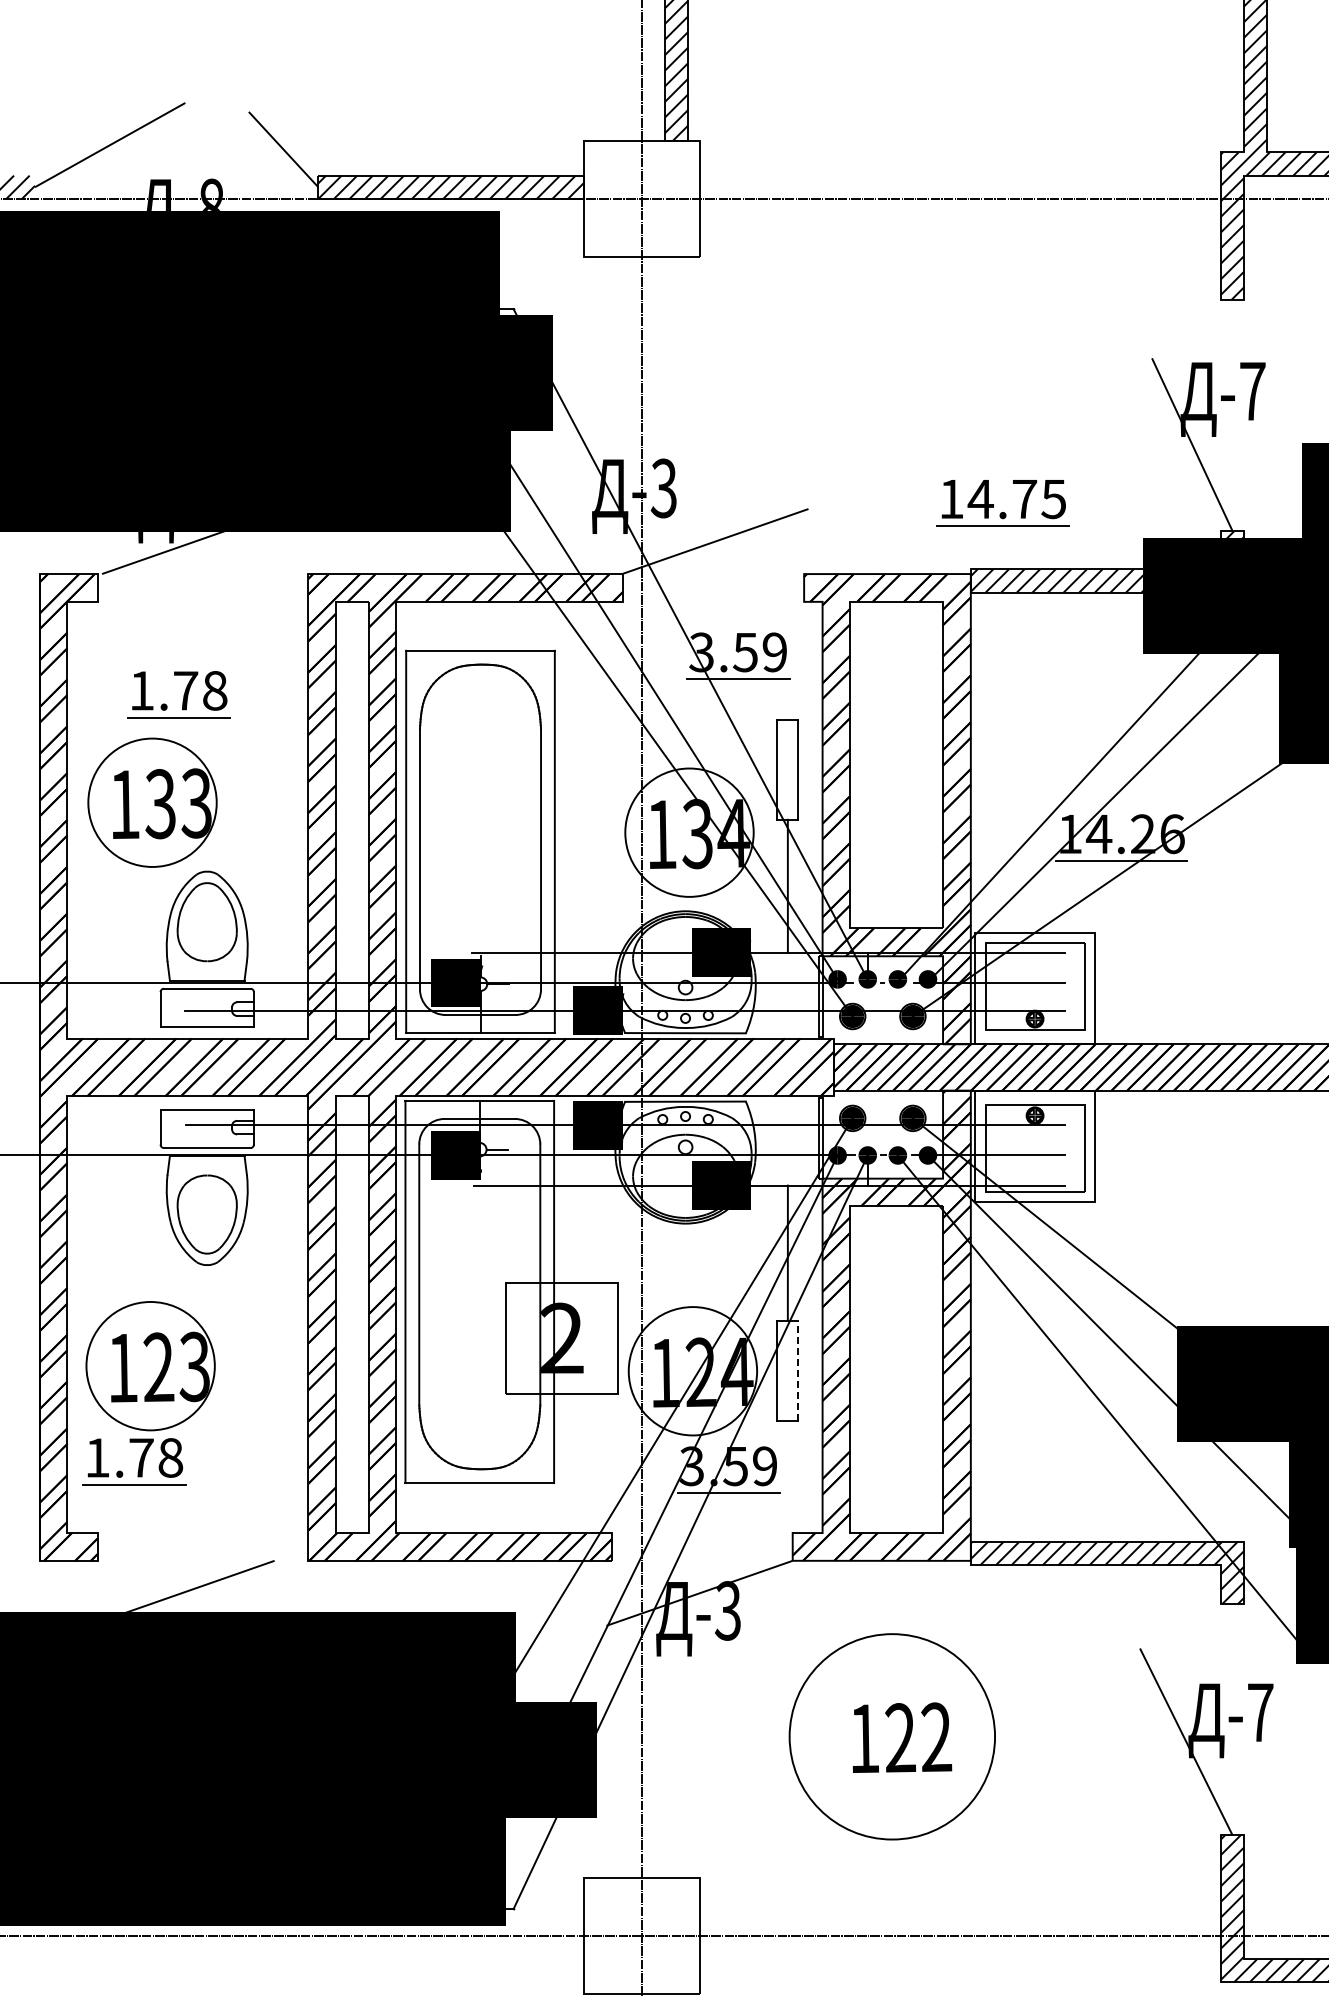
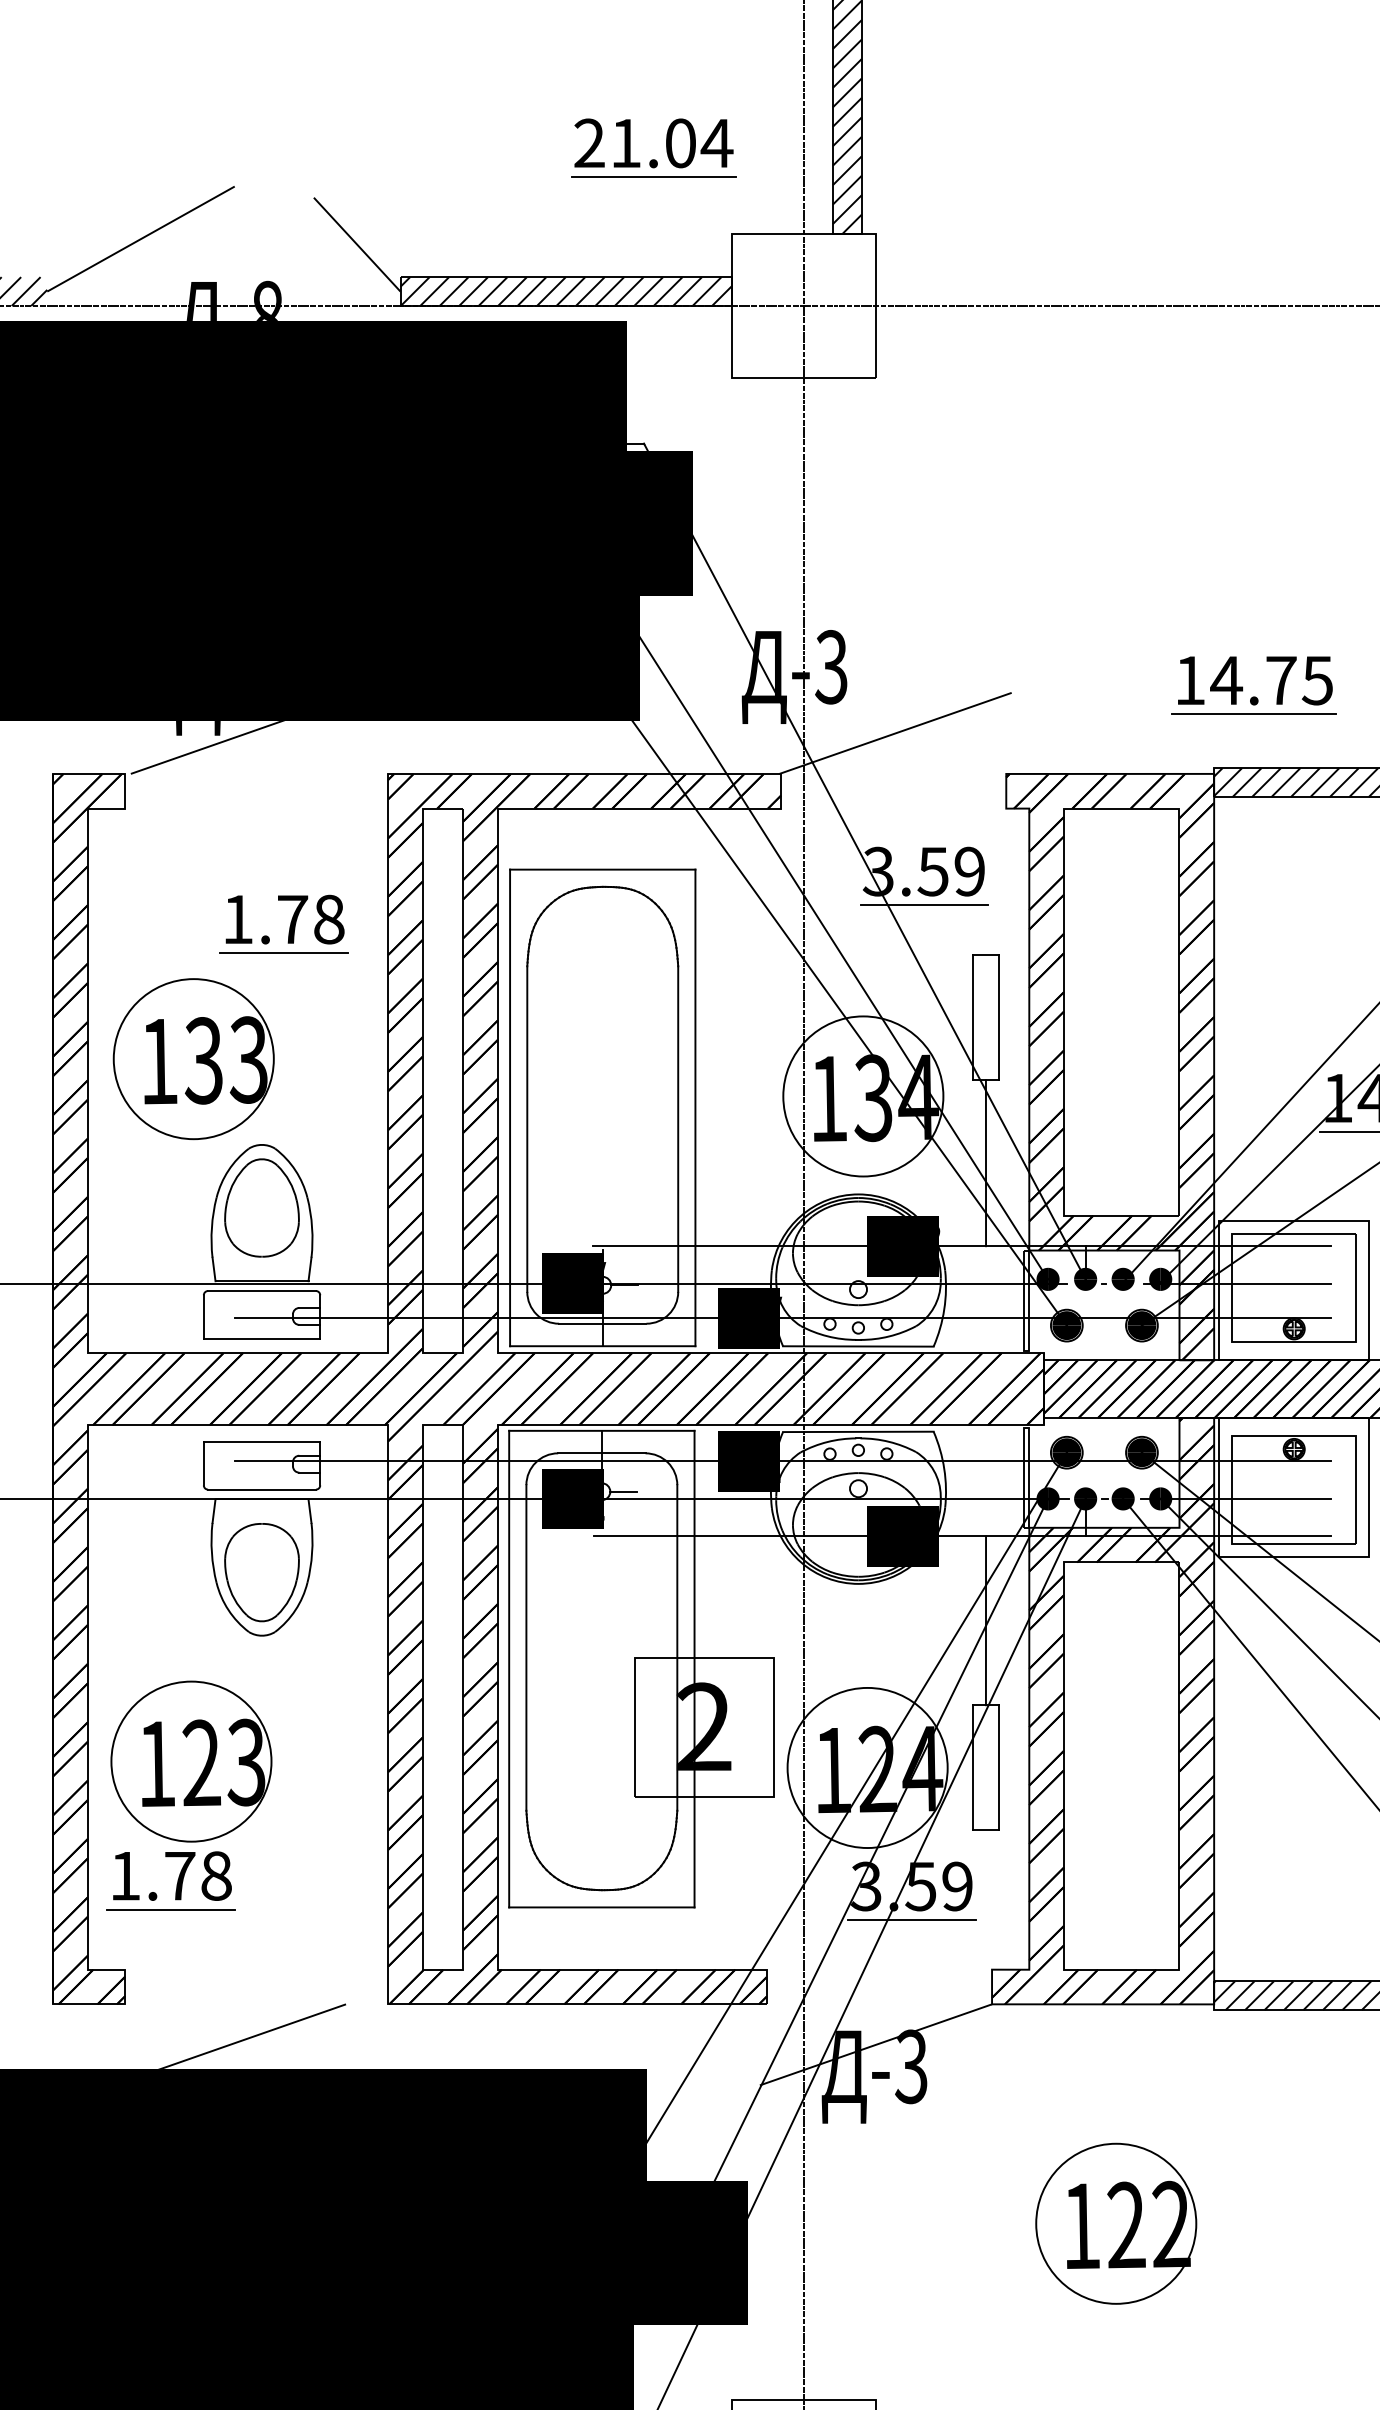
part: (531, 71) -> (666, 147), added
part: (178, 694) -> (283, 924), moved
line: (798, 1370) -> (999, 1767), dashed -> solid
circle: (892, 1736) -> (1116, 2223), size x0.62

